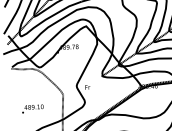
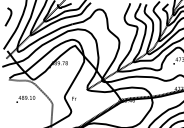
text: (32, 109) -> (25, 99), moved

